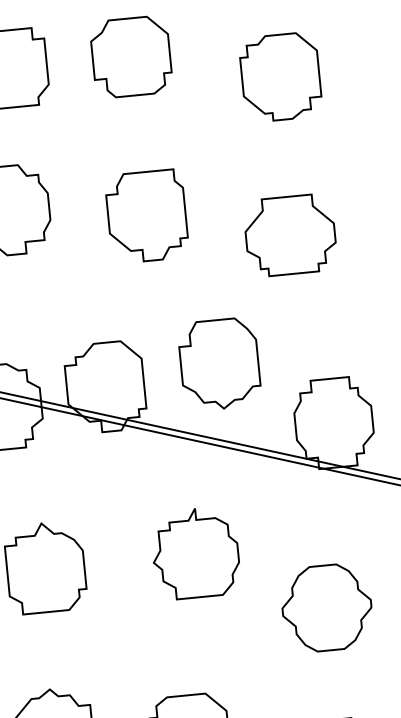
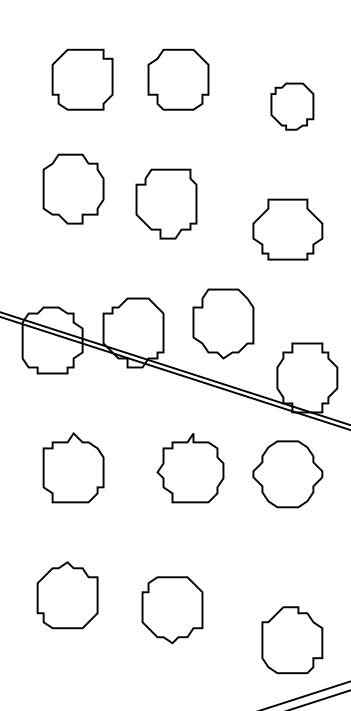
part: (280, 76) -> (292, 106), size x0.7
part: (146, 215) -> (166, 203), moved
part: (326, 608) -> (287, 474), moved

